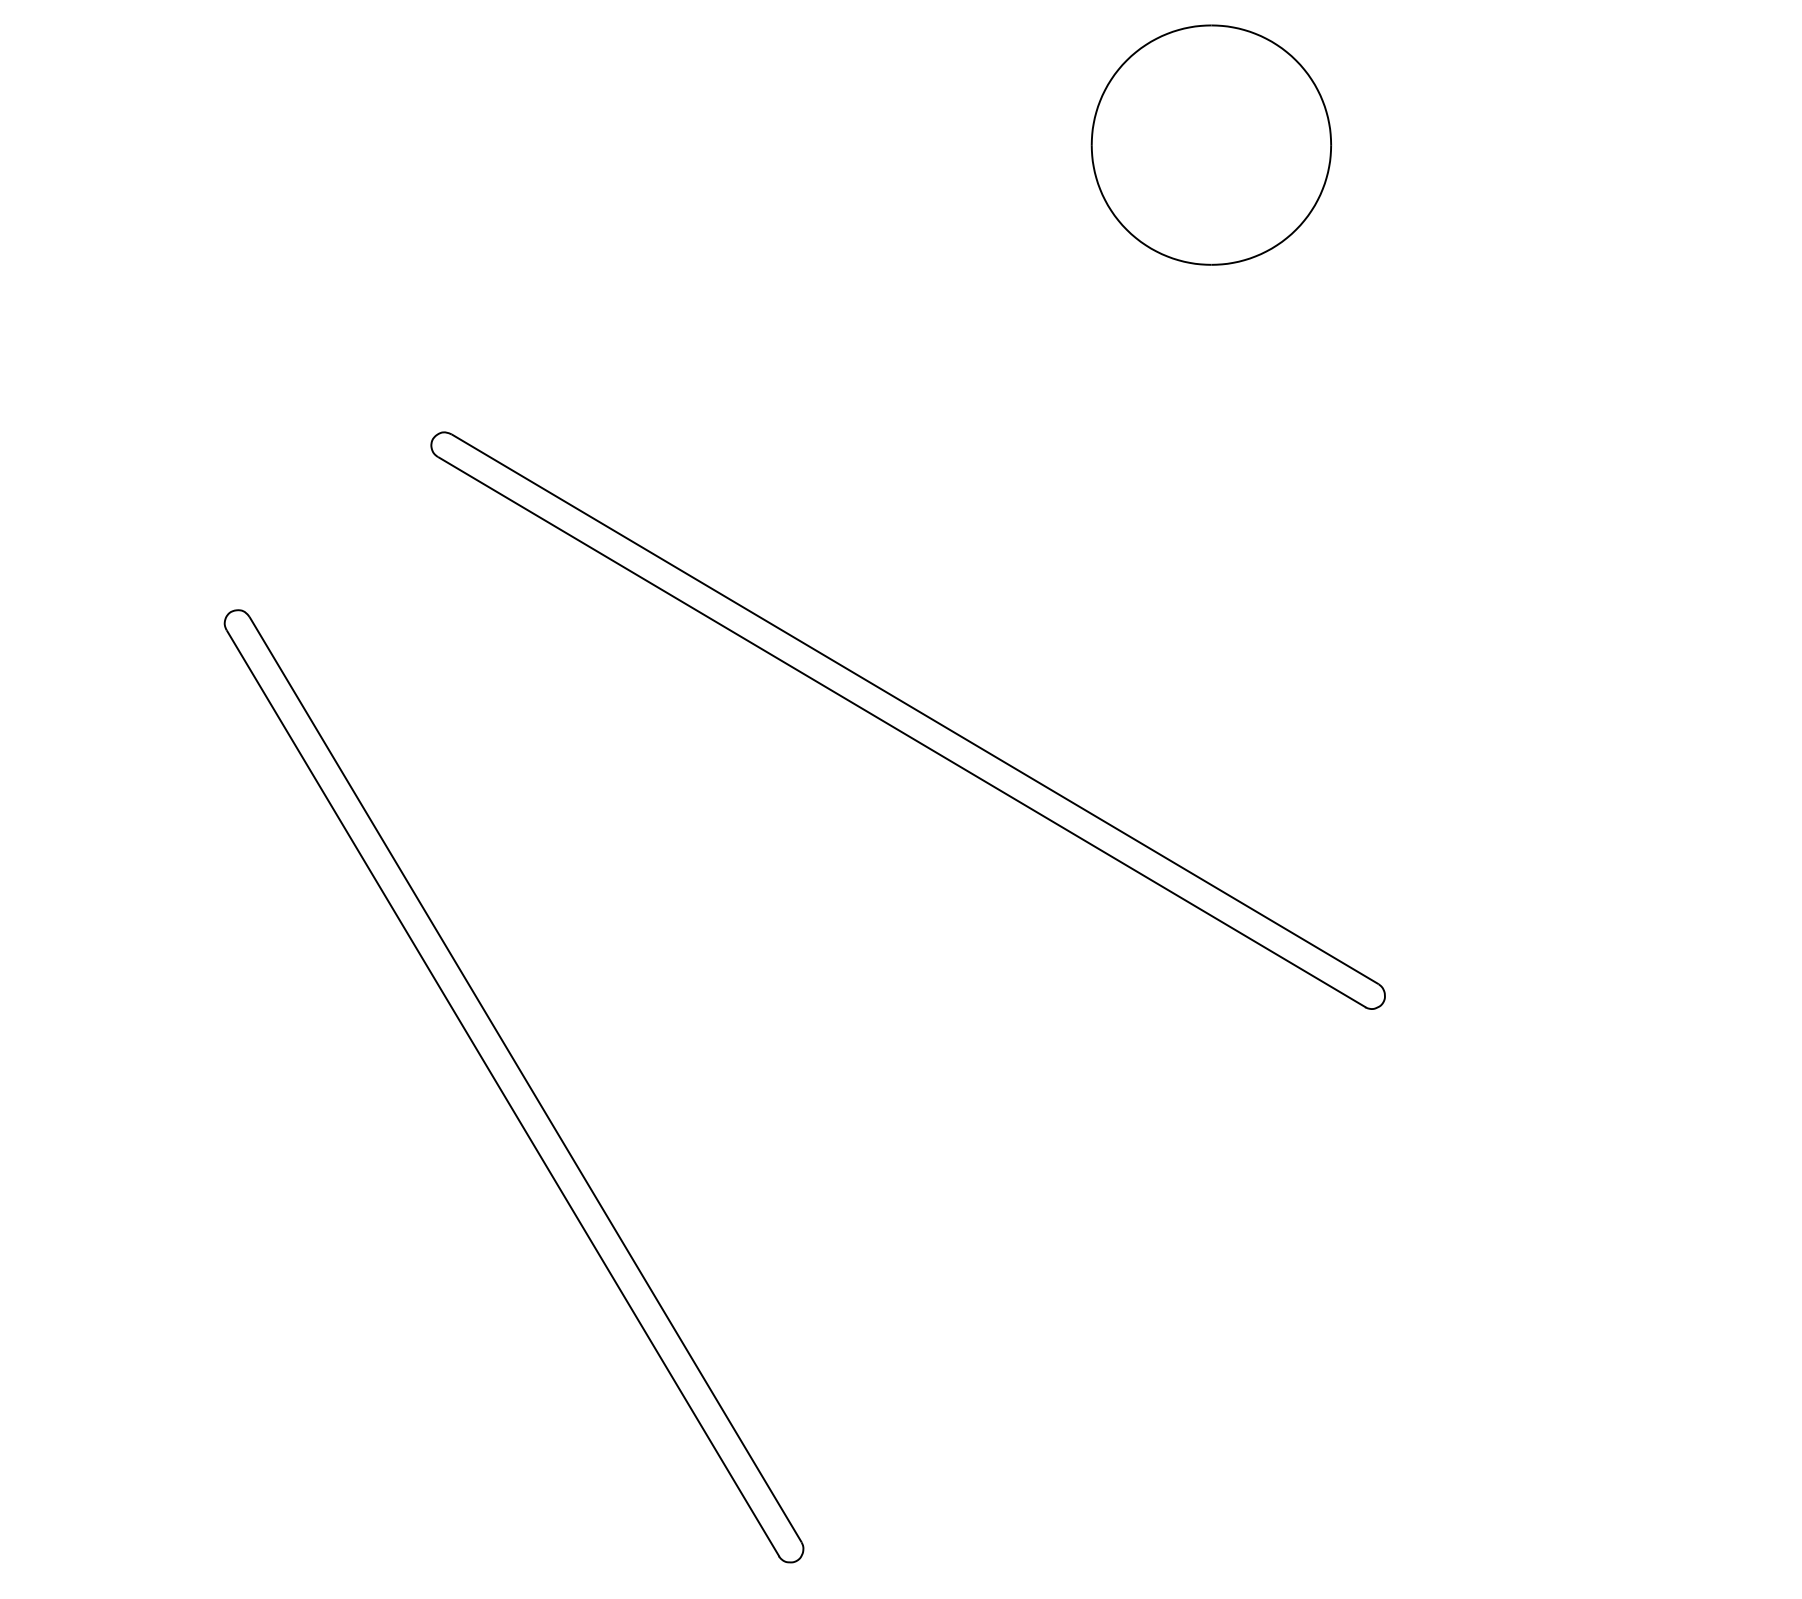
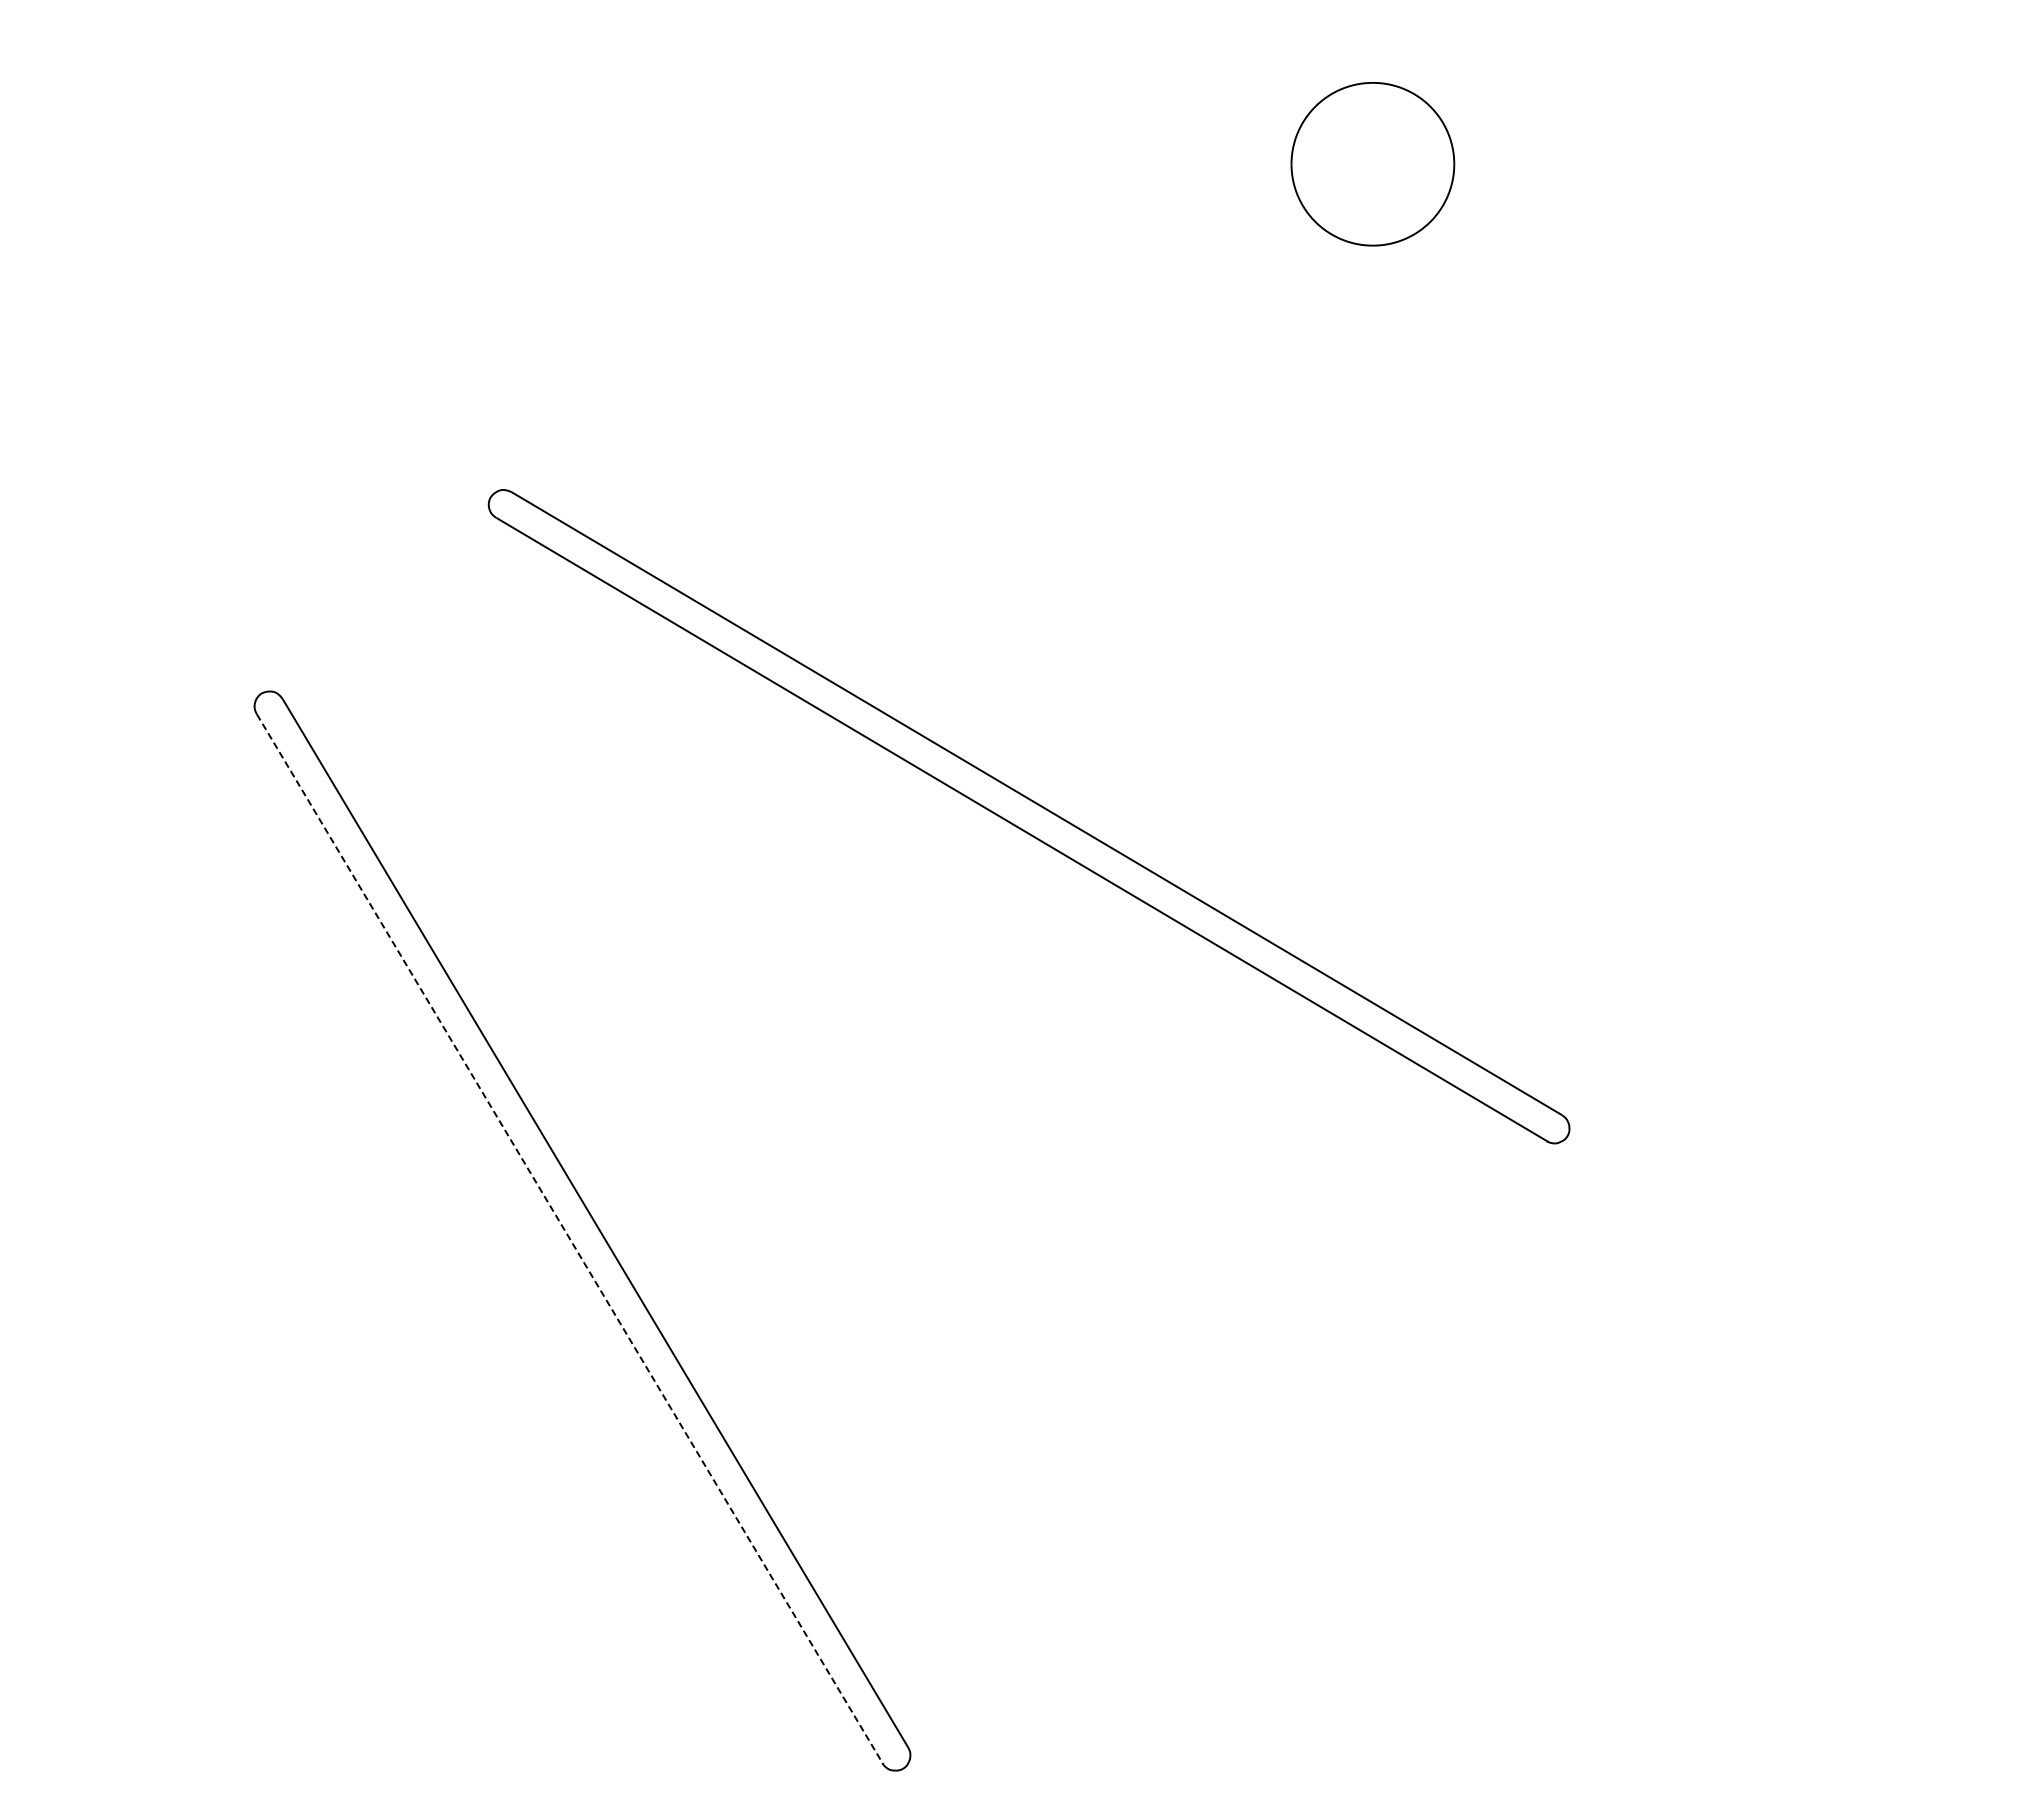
part: (1211, 144) -> (1372, 163), size x0.6
line: (503, 1093) -> (570, 1239), solid -> dashed

